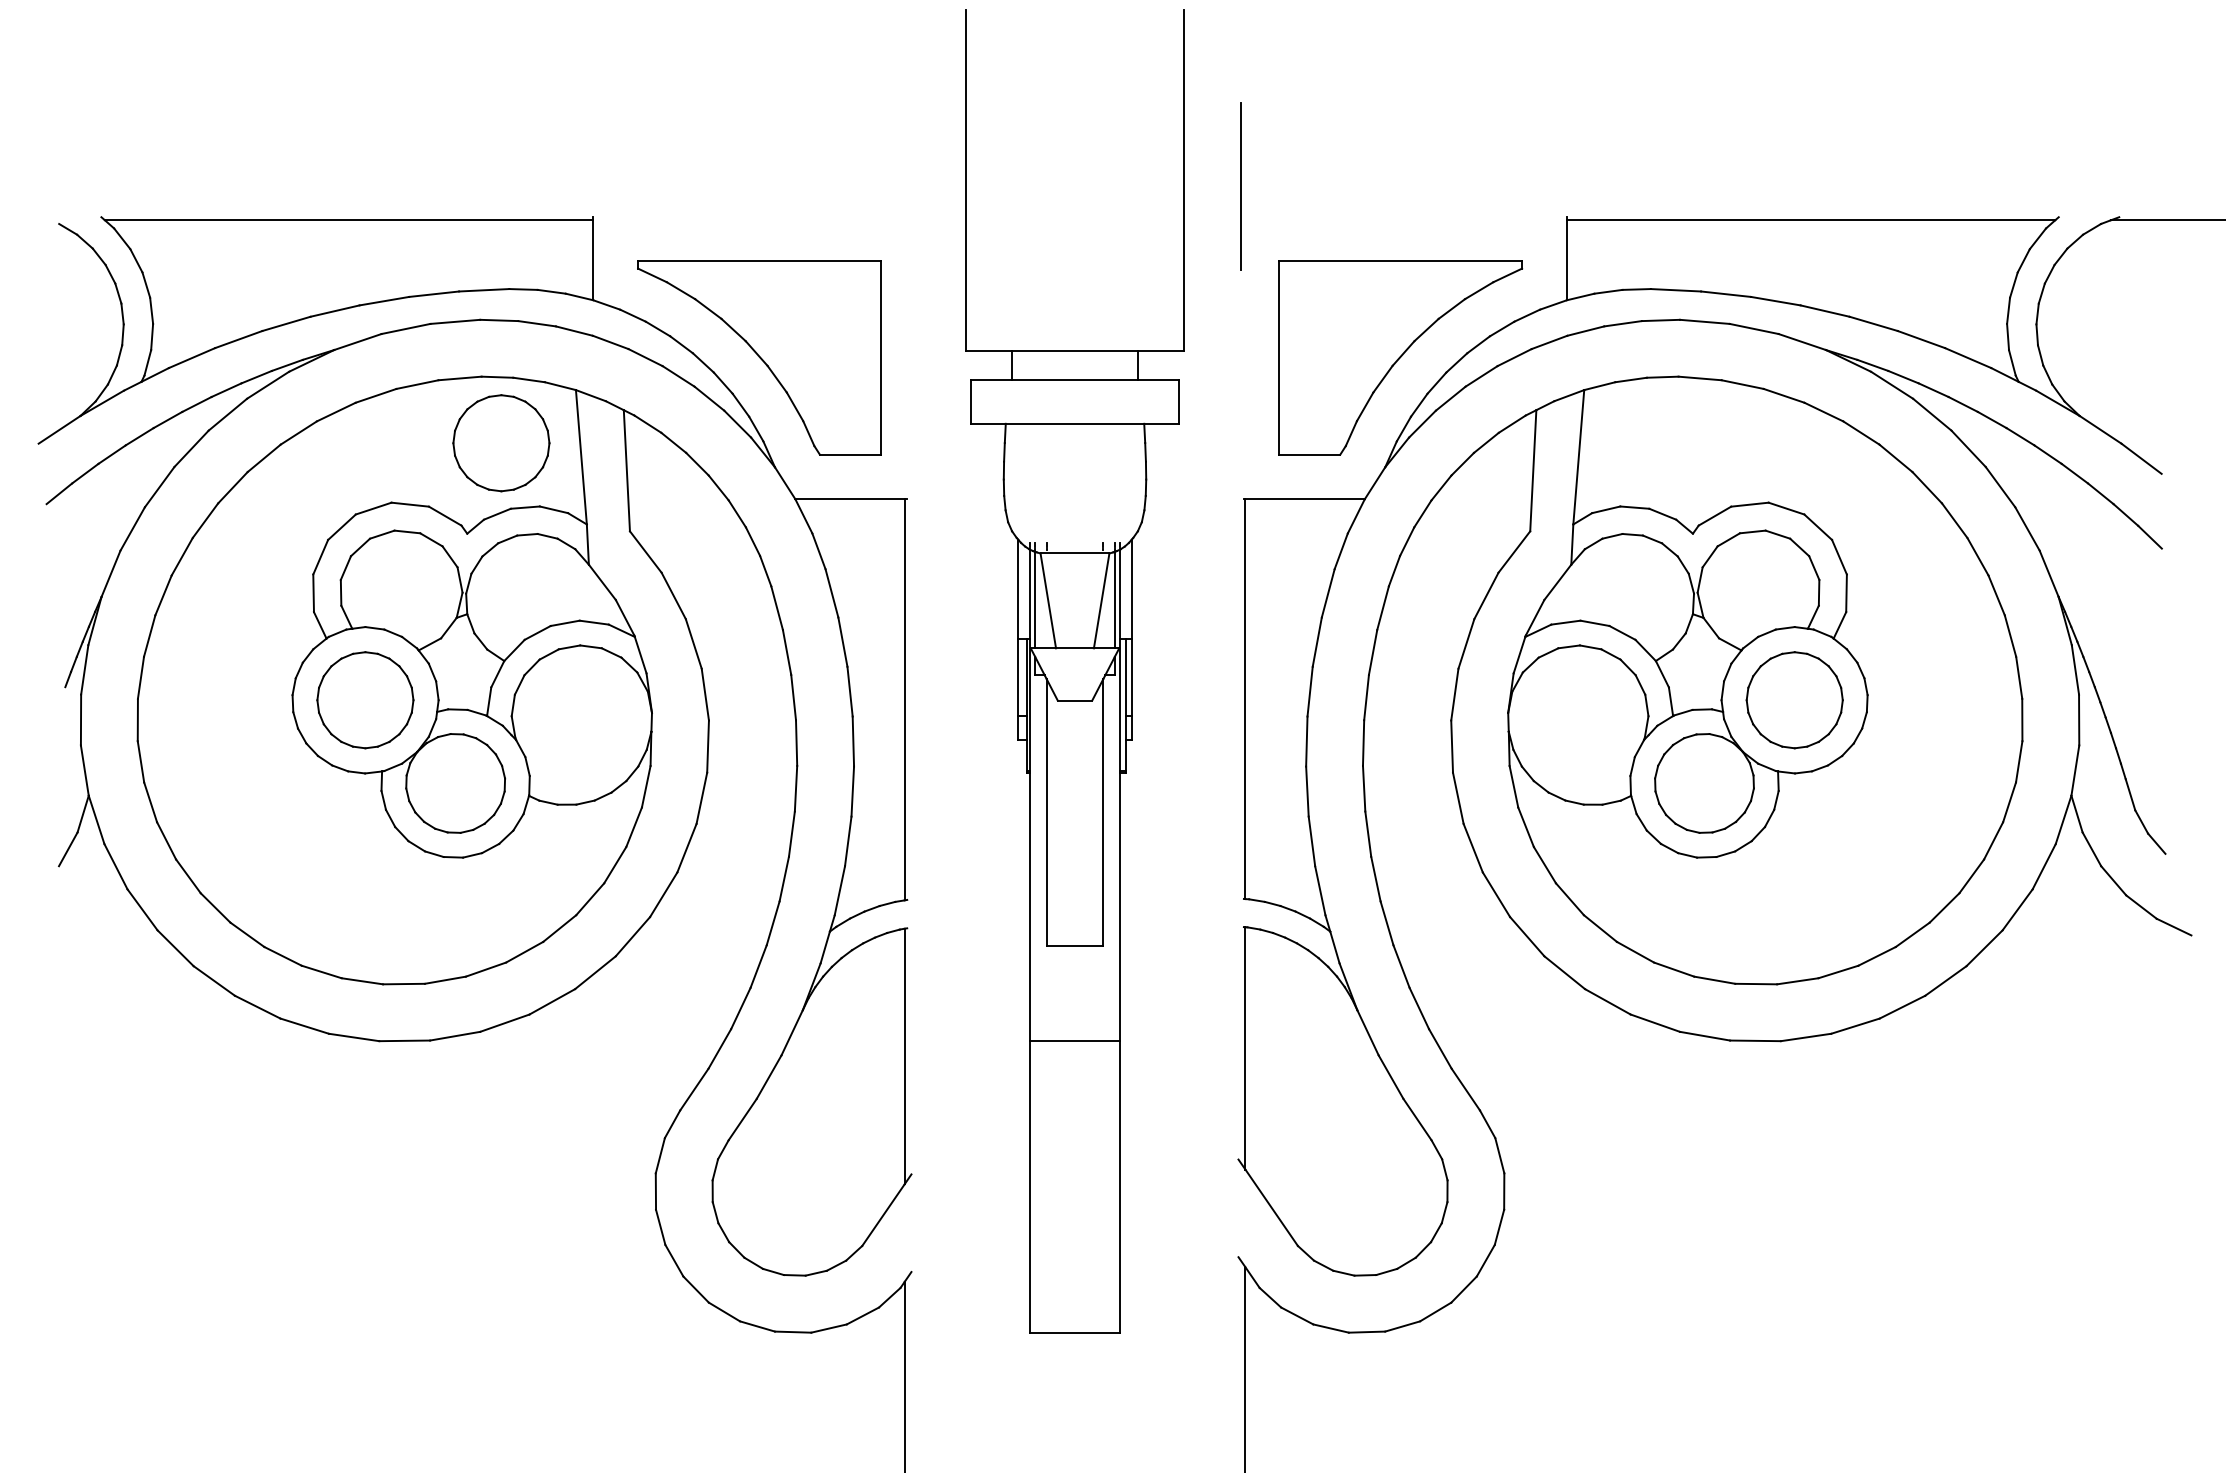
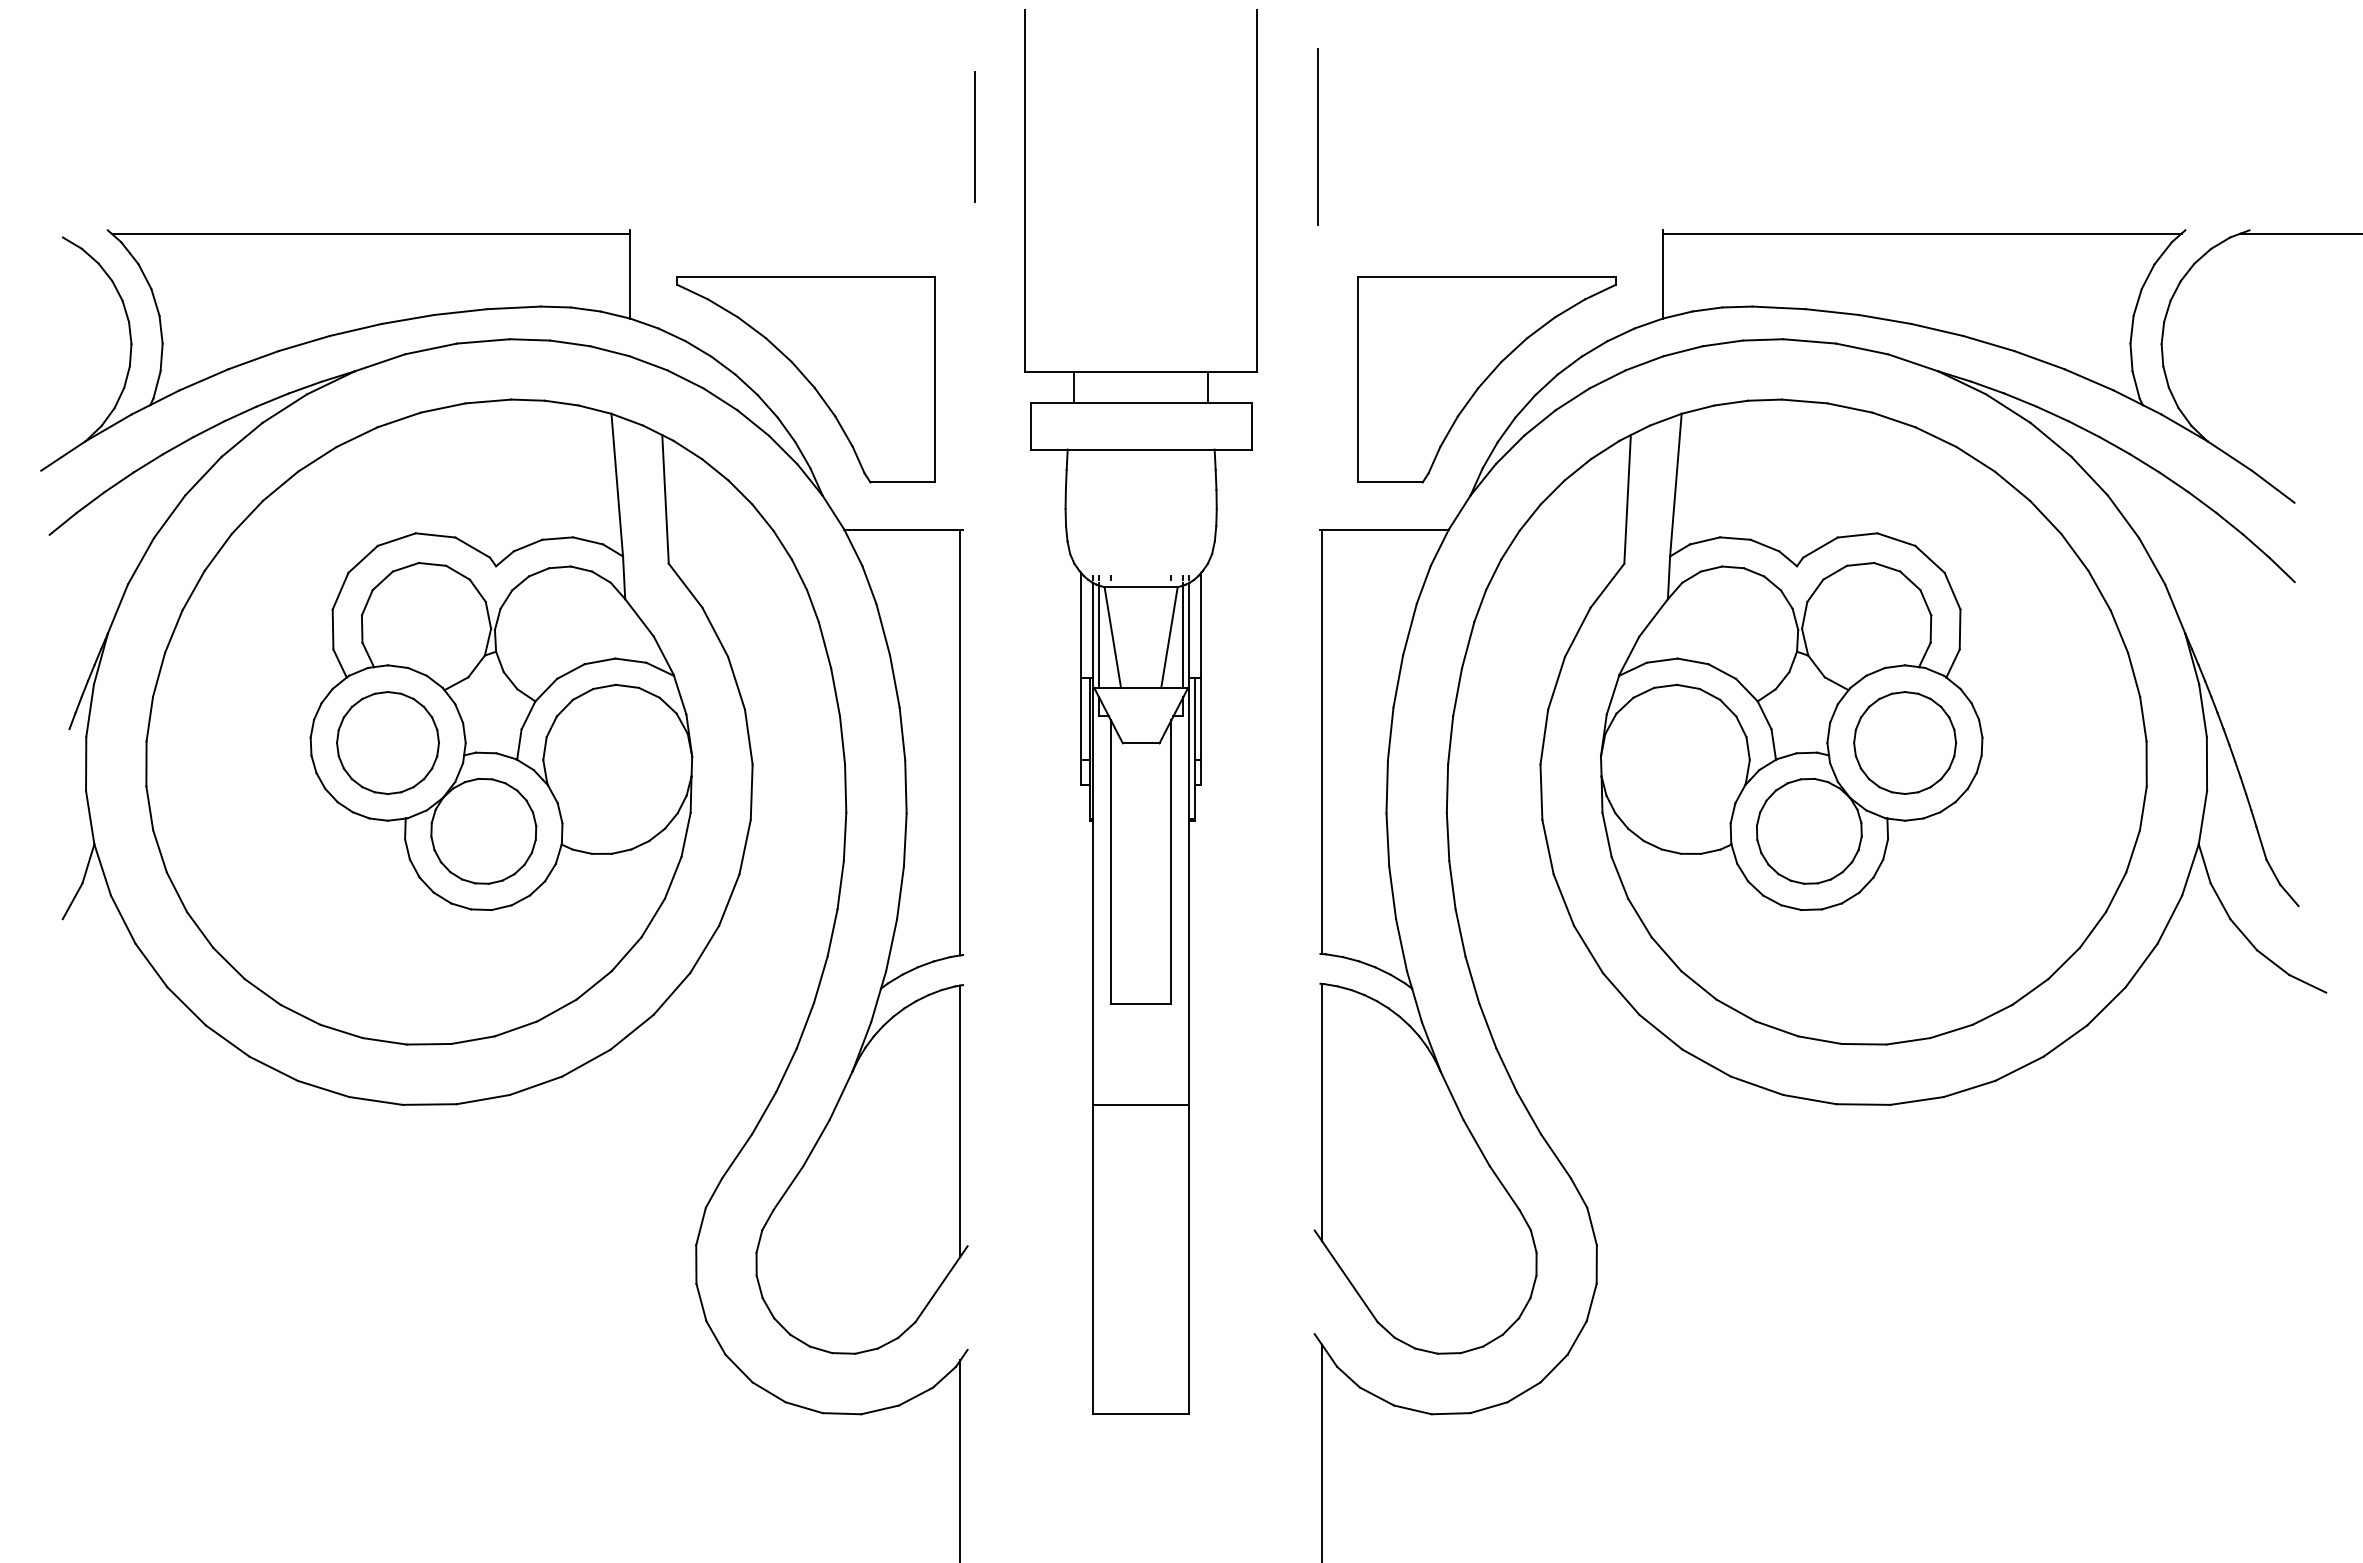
line: (918, 129) -> (975, 137), added
line: (1240, 186) -> (1316, 137), moved
part: (501, 443) -> (532, 470), removed

